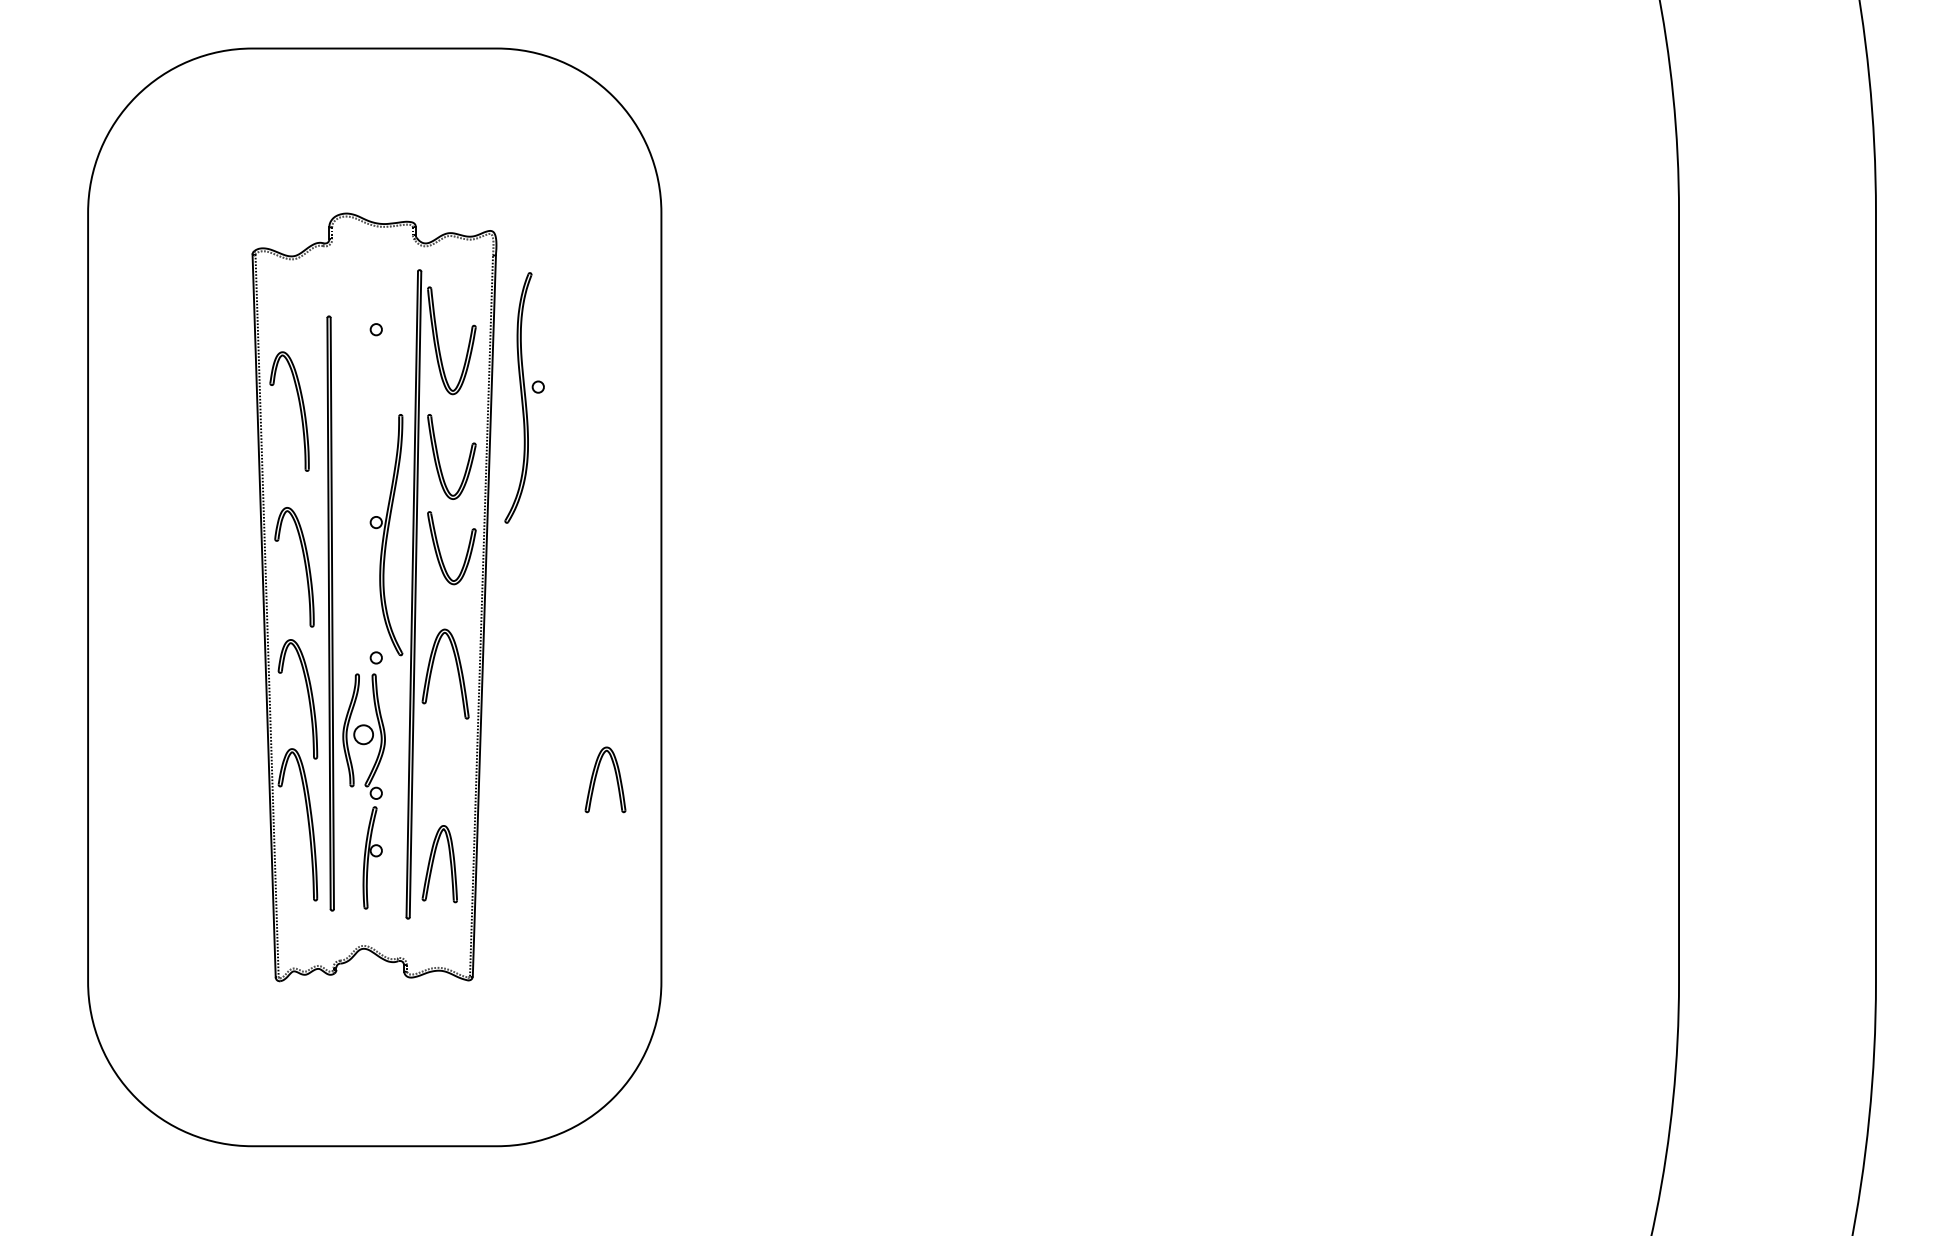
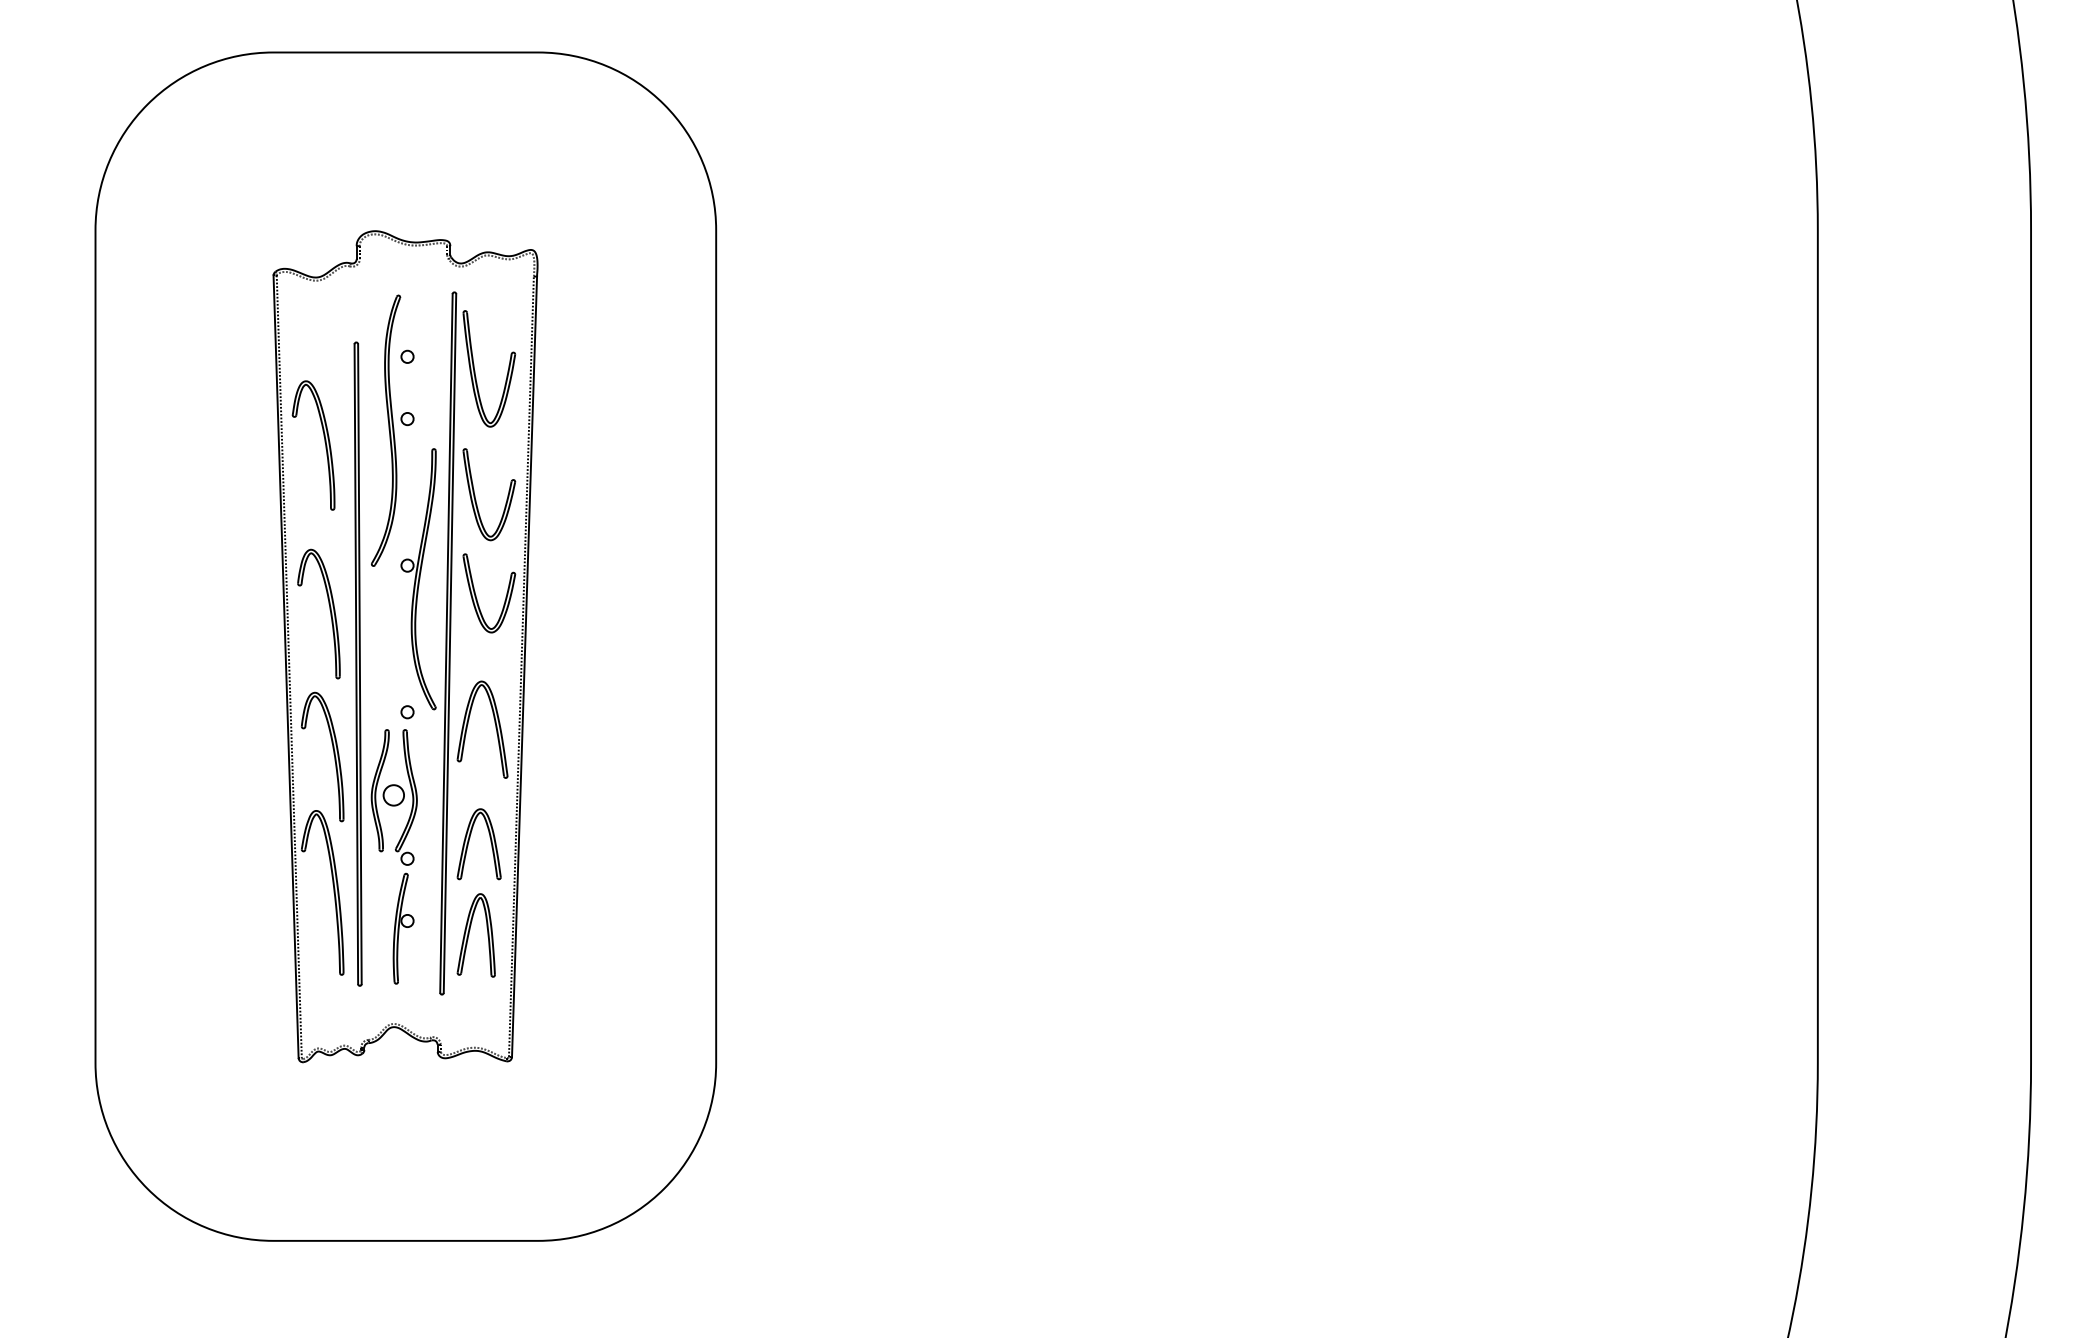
part: (524, 397) -> (392, 430), moved
part: (596, 778) -> (469, 842), moved

